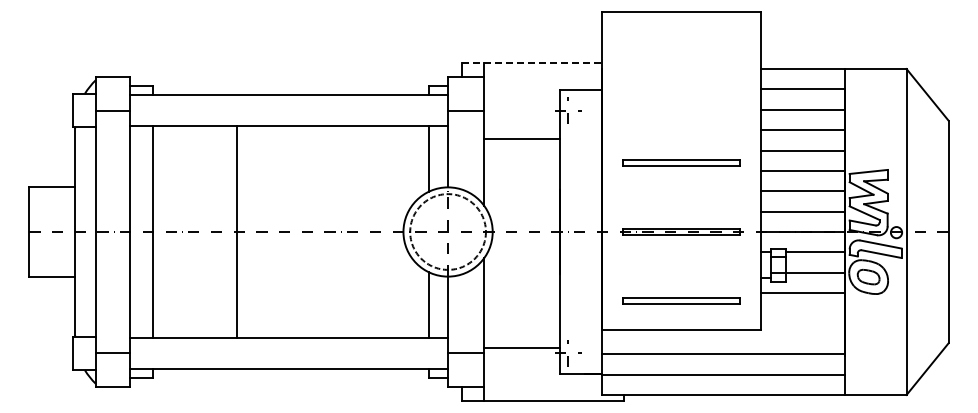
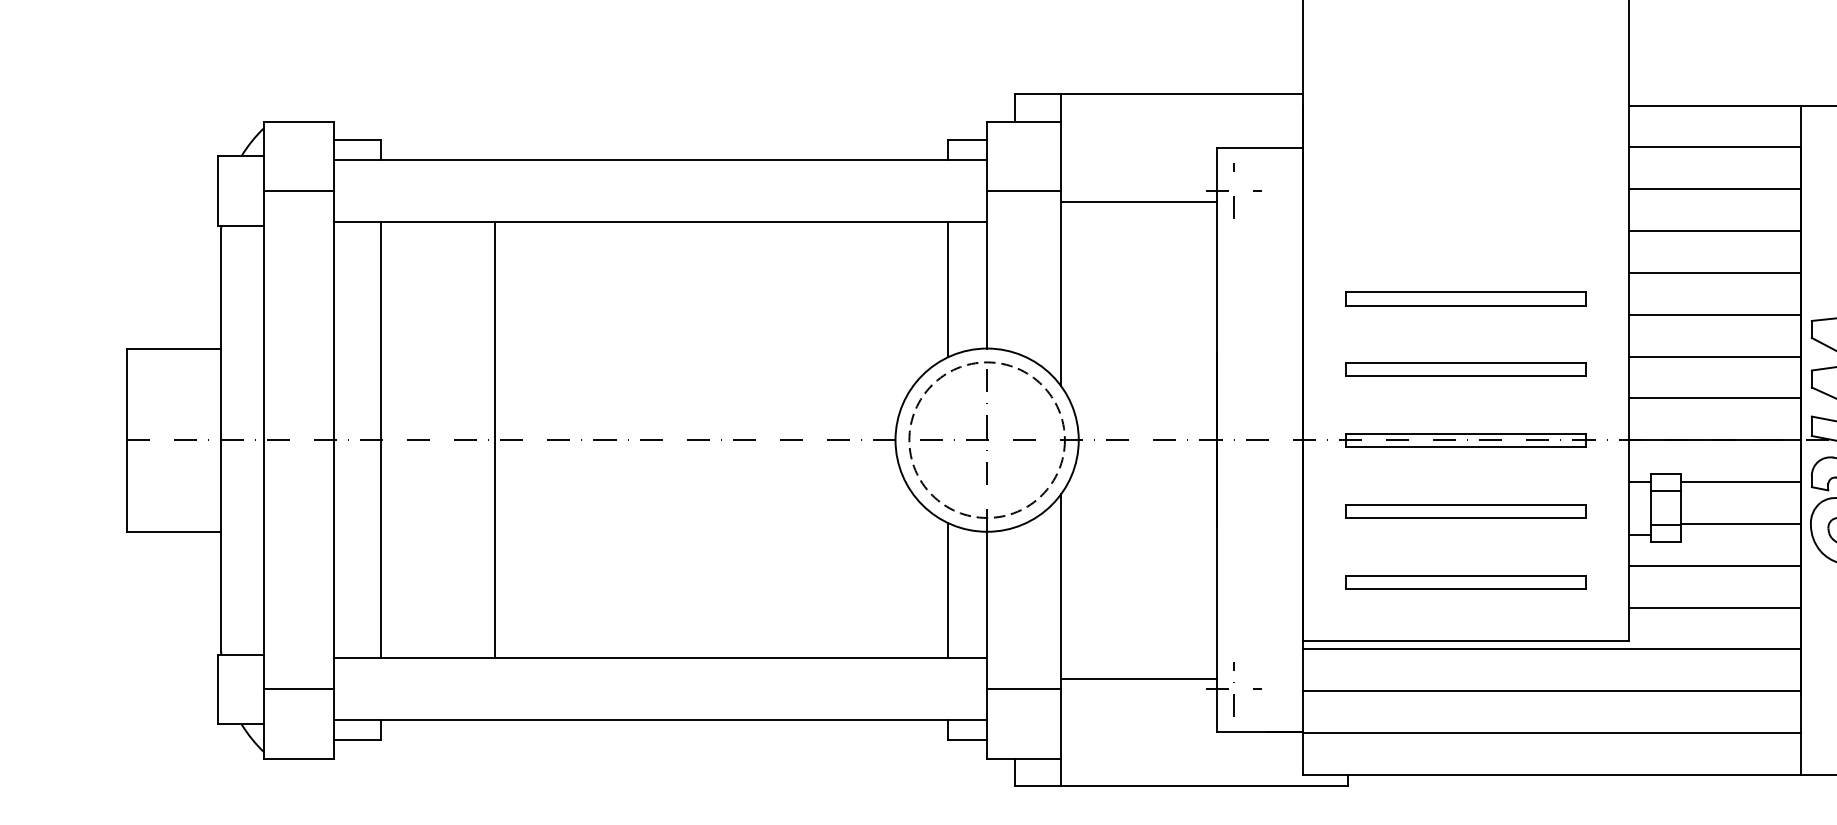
line: (532, 63) -> (1160, 94), dashed -> solid
line: (521, 138) -> (1137, 200), moved
part: (681, 197) -> (1466, 369), added
line: (237, 231) -> (495, 439), moved
part: (681, 266) -> (1466, 511), added
line: (802, 313) -> (1714, 607), added
line: (722, 333) -> (1550, 648), added

